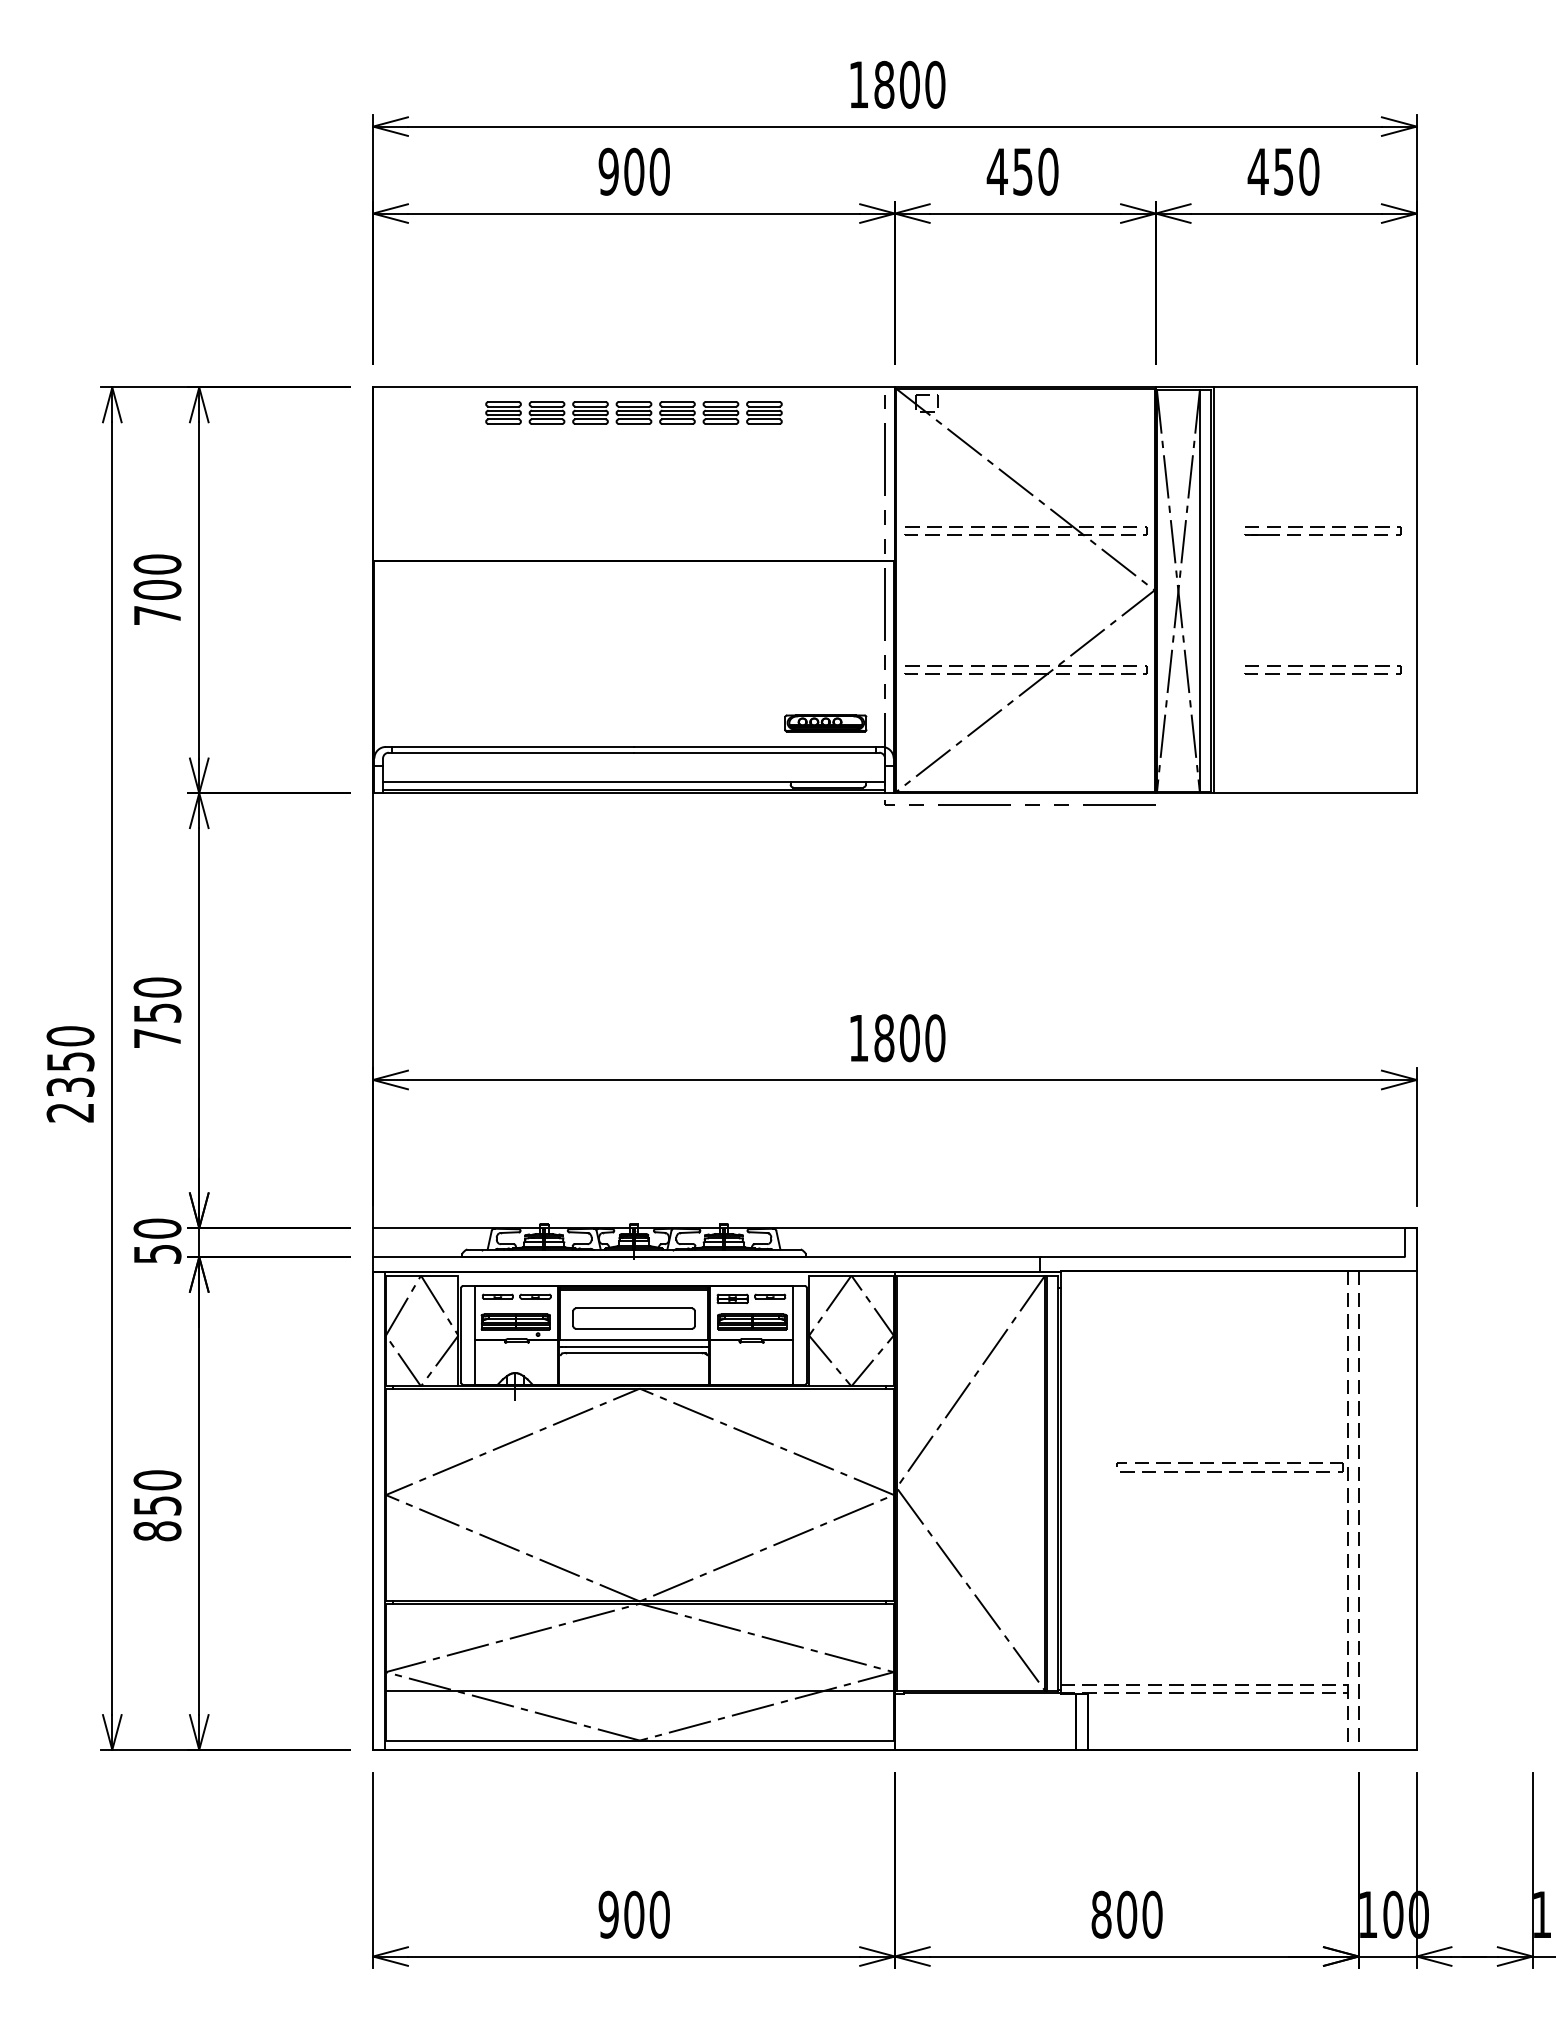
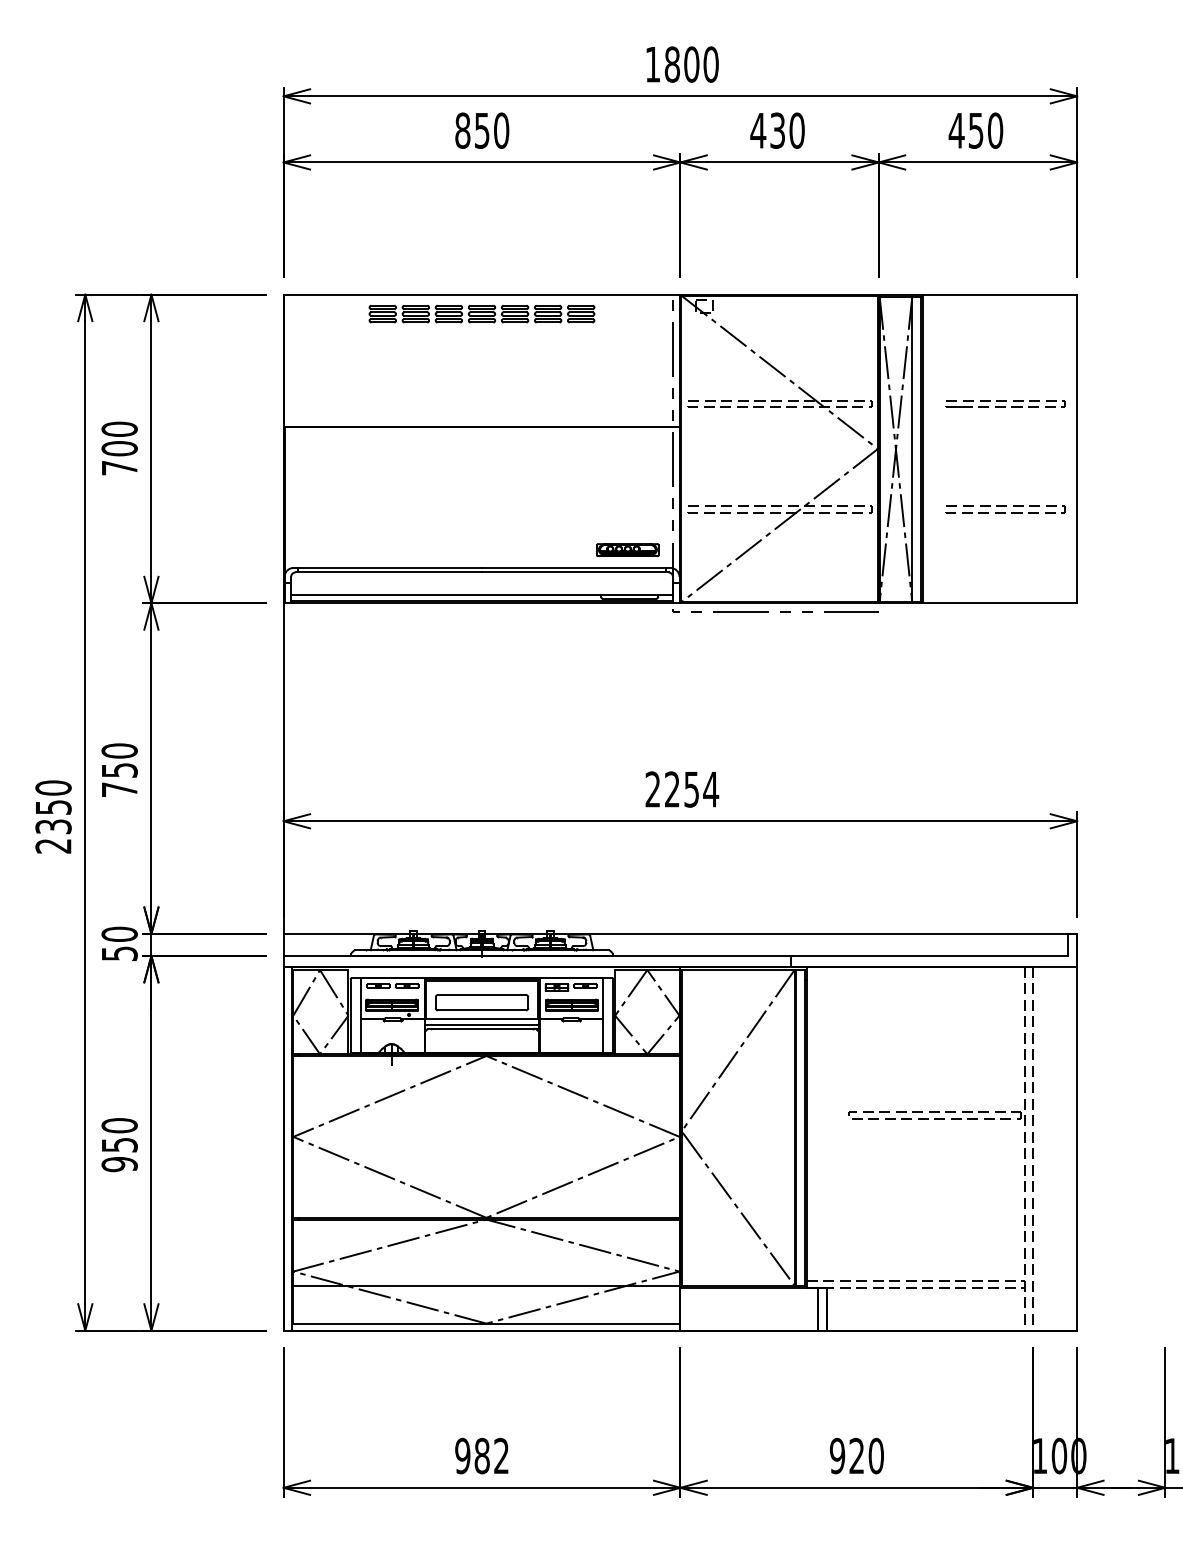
text: (621, 171) -> (472, 130), 900 -> 850
text: (1023, 171) -> (778, 130), 450 -> 430
text: (897, 1038) -> (682, 789), 1800 -> 2254
text: (157, 1531) -> (119, 1164), 850 -> 950
text: (646, 1914) -> (491, 1455), 900 -> 982
text: (1114, 1914) -> (847, 1455), 800 -> 920

